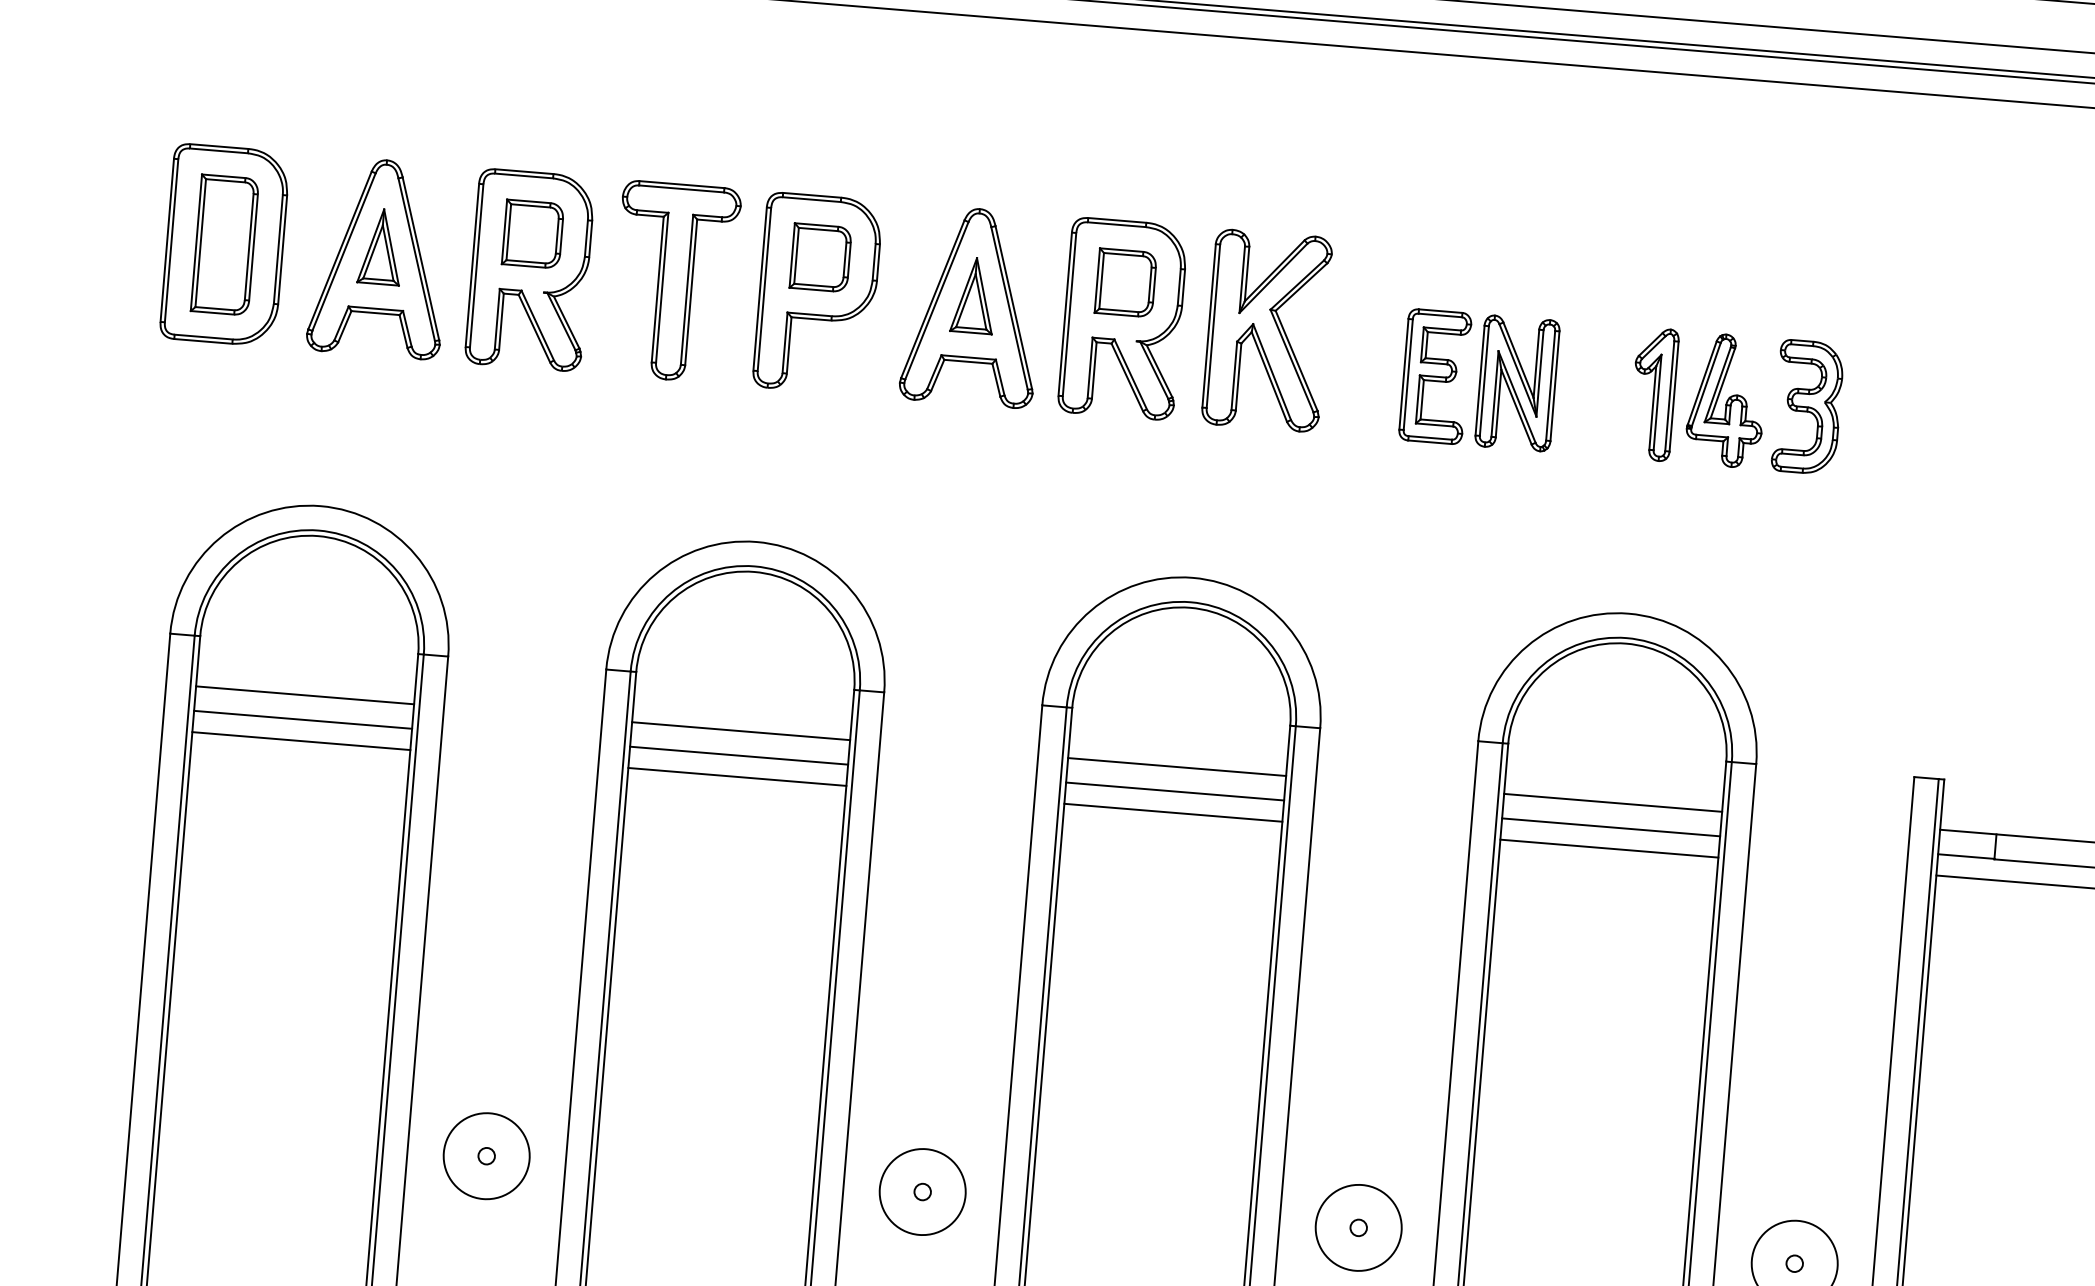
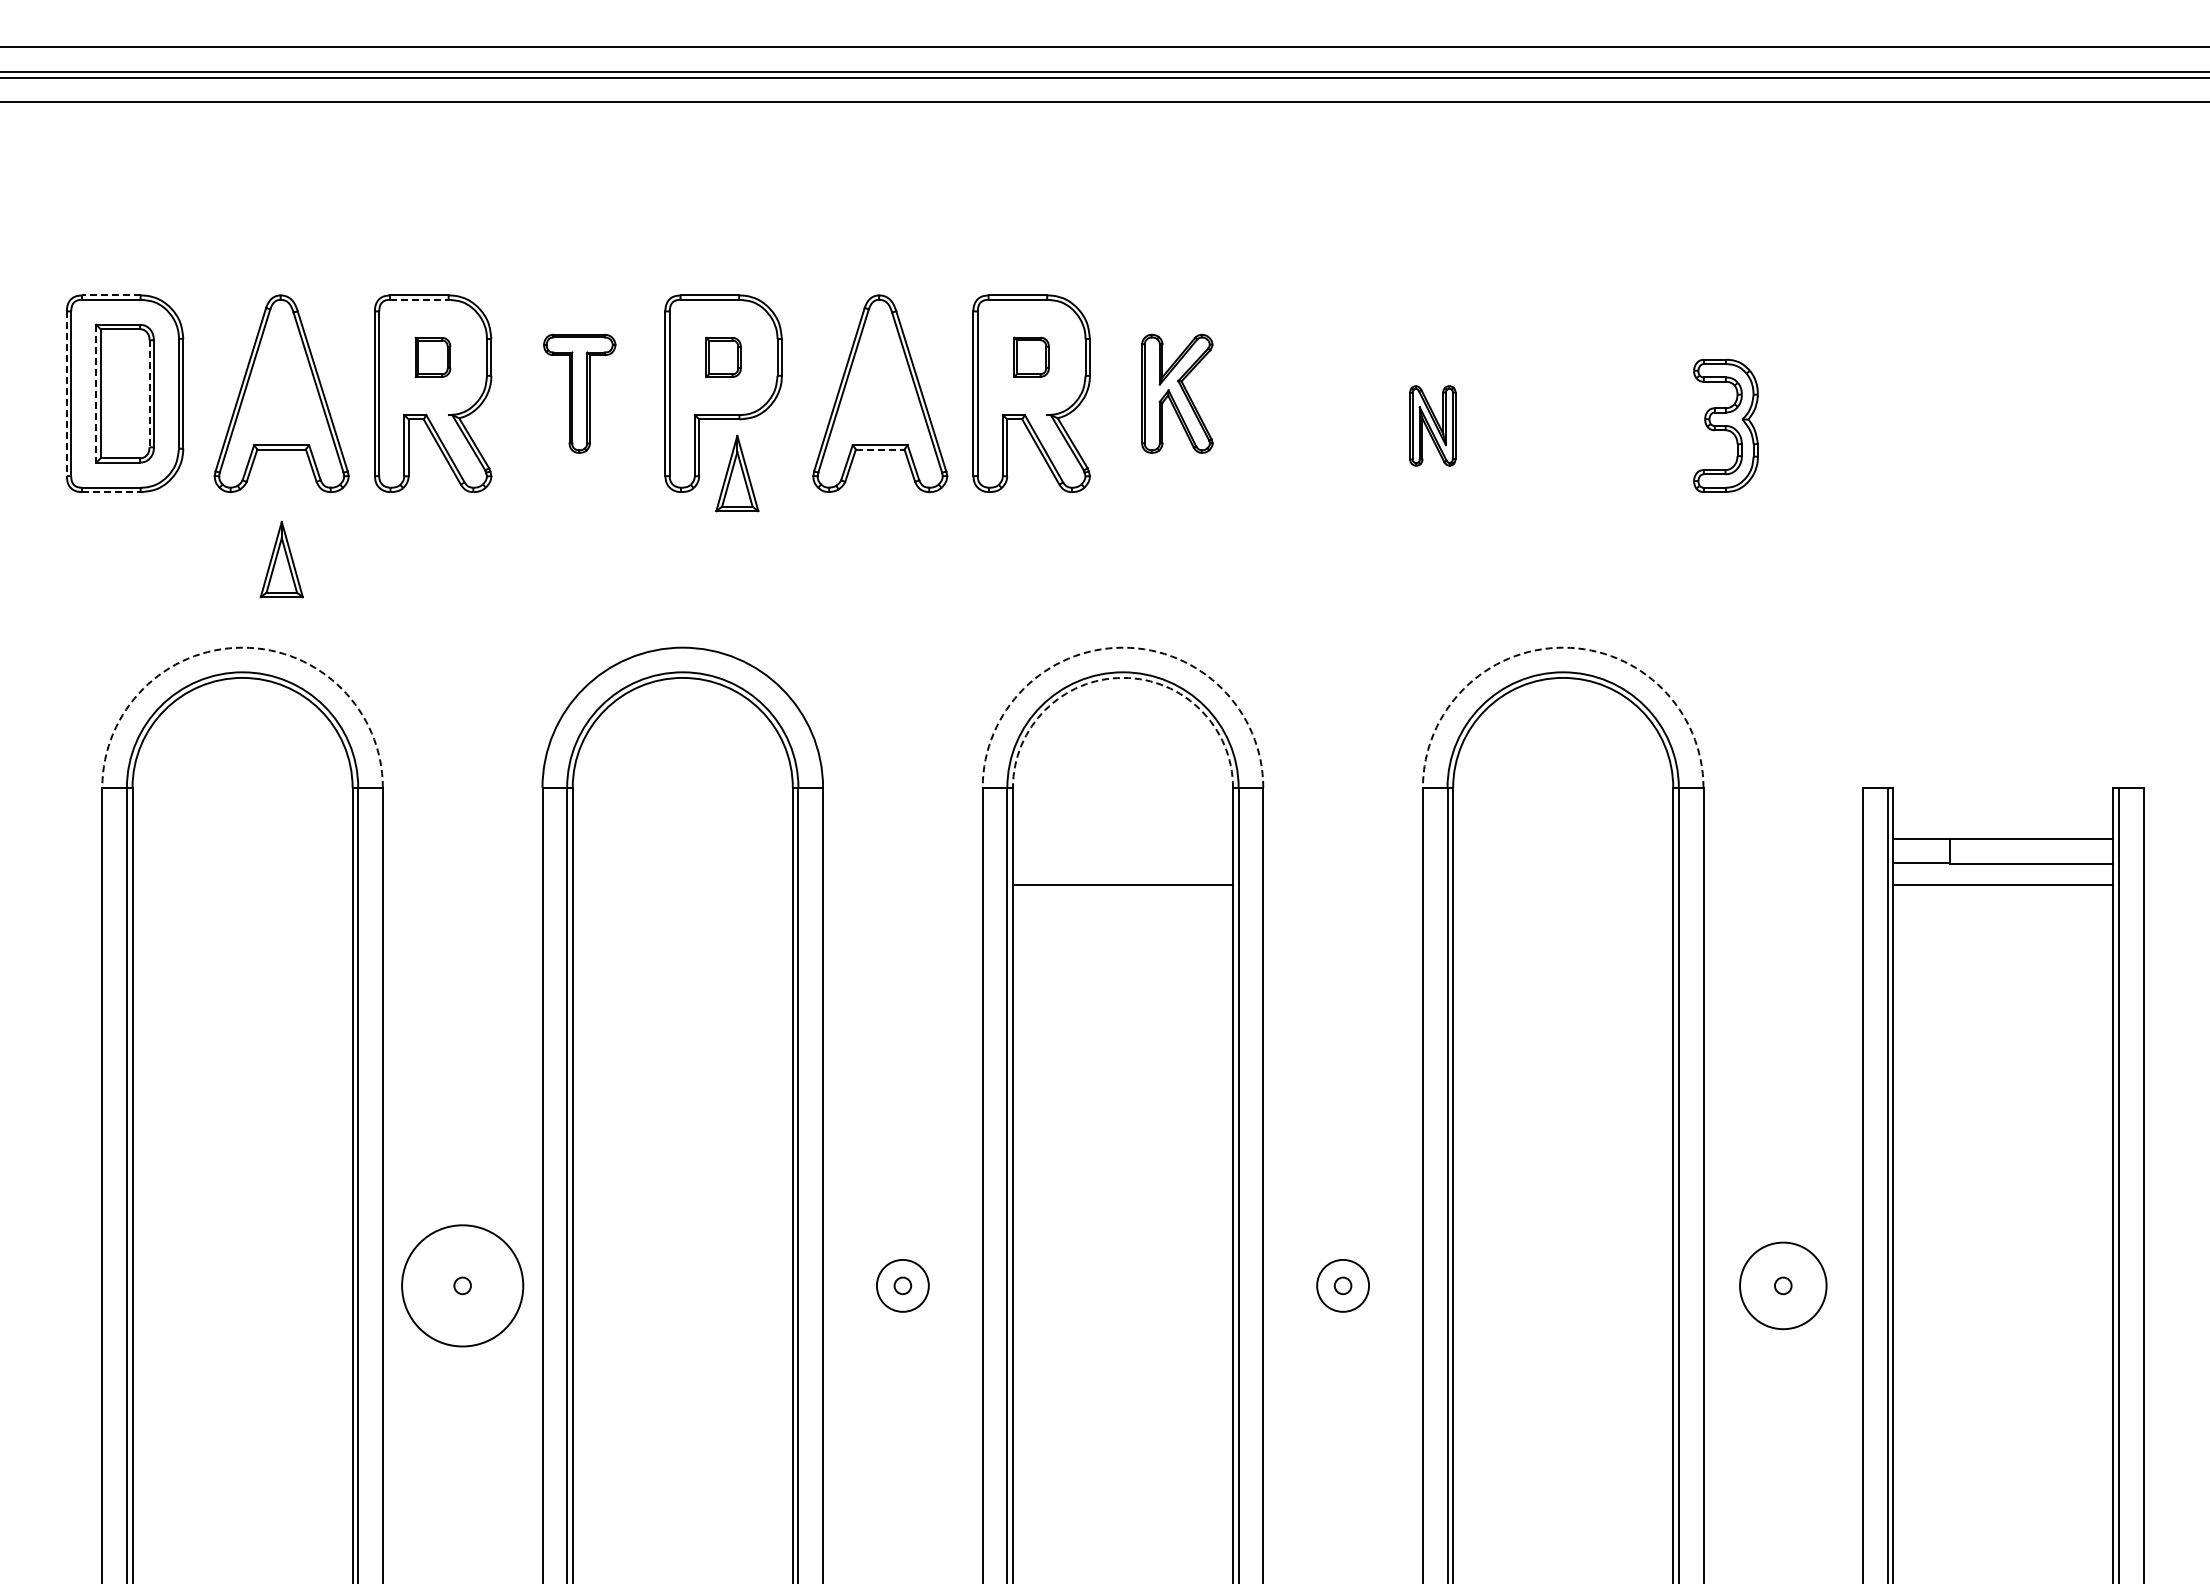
line: (218, 146) -> (110, 295), solid -> dashed
line: (524, 175) -> (419, 299), solid -> dashed
part: (532, 234) -> (432, 357), size x0.6
line: (166, 241) -> (66, 394), solid -> dashed
line: (196, 242) -> (96, 393), solid -> dashed
line: (249, 246) -> (149, 393), solid -> dashed
part: (380, 246) -> (281, 559), moved
part: (820, 257) -> (723, 357), size x0.6
part: (675, 281) -> (579, 393), size x0.6
part: (1125, 282) -> (1031, 356), size x0.6
part: (974, 295) -> (737, 473), moved
part: (1267, 330) -> (1177, 393), size x0.6
line: (203, 341) -> (111, 492), solid -> dashed
line: (968, 361) -> (880, 449), solid -> dashed
part: (1435, 376) -> (1349, 425), removed
part: (1517, 383) -> (1432, 425), size x0.6
part: (1653, 394) -> (1569, 425), removed
part: (1726, 400) -> (1643, 425), removed
arc: (320, 505) -> (242, 647), solid -> dashed
arc: (1193, 577) -> (1123, 647), solid -> dashed
arc: (1190, 607) -> (1123, 677), solid -> dashed
arc: (1629, 613) -> (1563, 647), solid -> dashed
line: (305, 695) -> (242, 838), removed
line: (303, 719) -> (242, 863), removed
line: (740, 730) -> (682, 838), removed
line: (301, 740) -> (242, 884), removed
line: (738, 755) -> (682, 863), removed
line: (1176, 766) -> (1122, 838), removed
line: (737, 776) -> (682, 884), removed
line: (1174, 791) -> (1122, 863), removed
line: (1613, 802) -> (1563, 838), removed
line: (1611, 827) -> (1563, 863), removed
line: (1609, 848) -> (1563, 884), removed
circle: (486, 1155) -> (462, 1285), size x1.4
circle: (922, 1191) -> (902, 1285), size x0.6
circle: (1358, 1227) -> (1342, 1285), size x0.6

